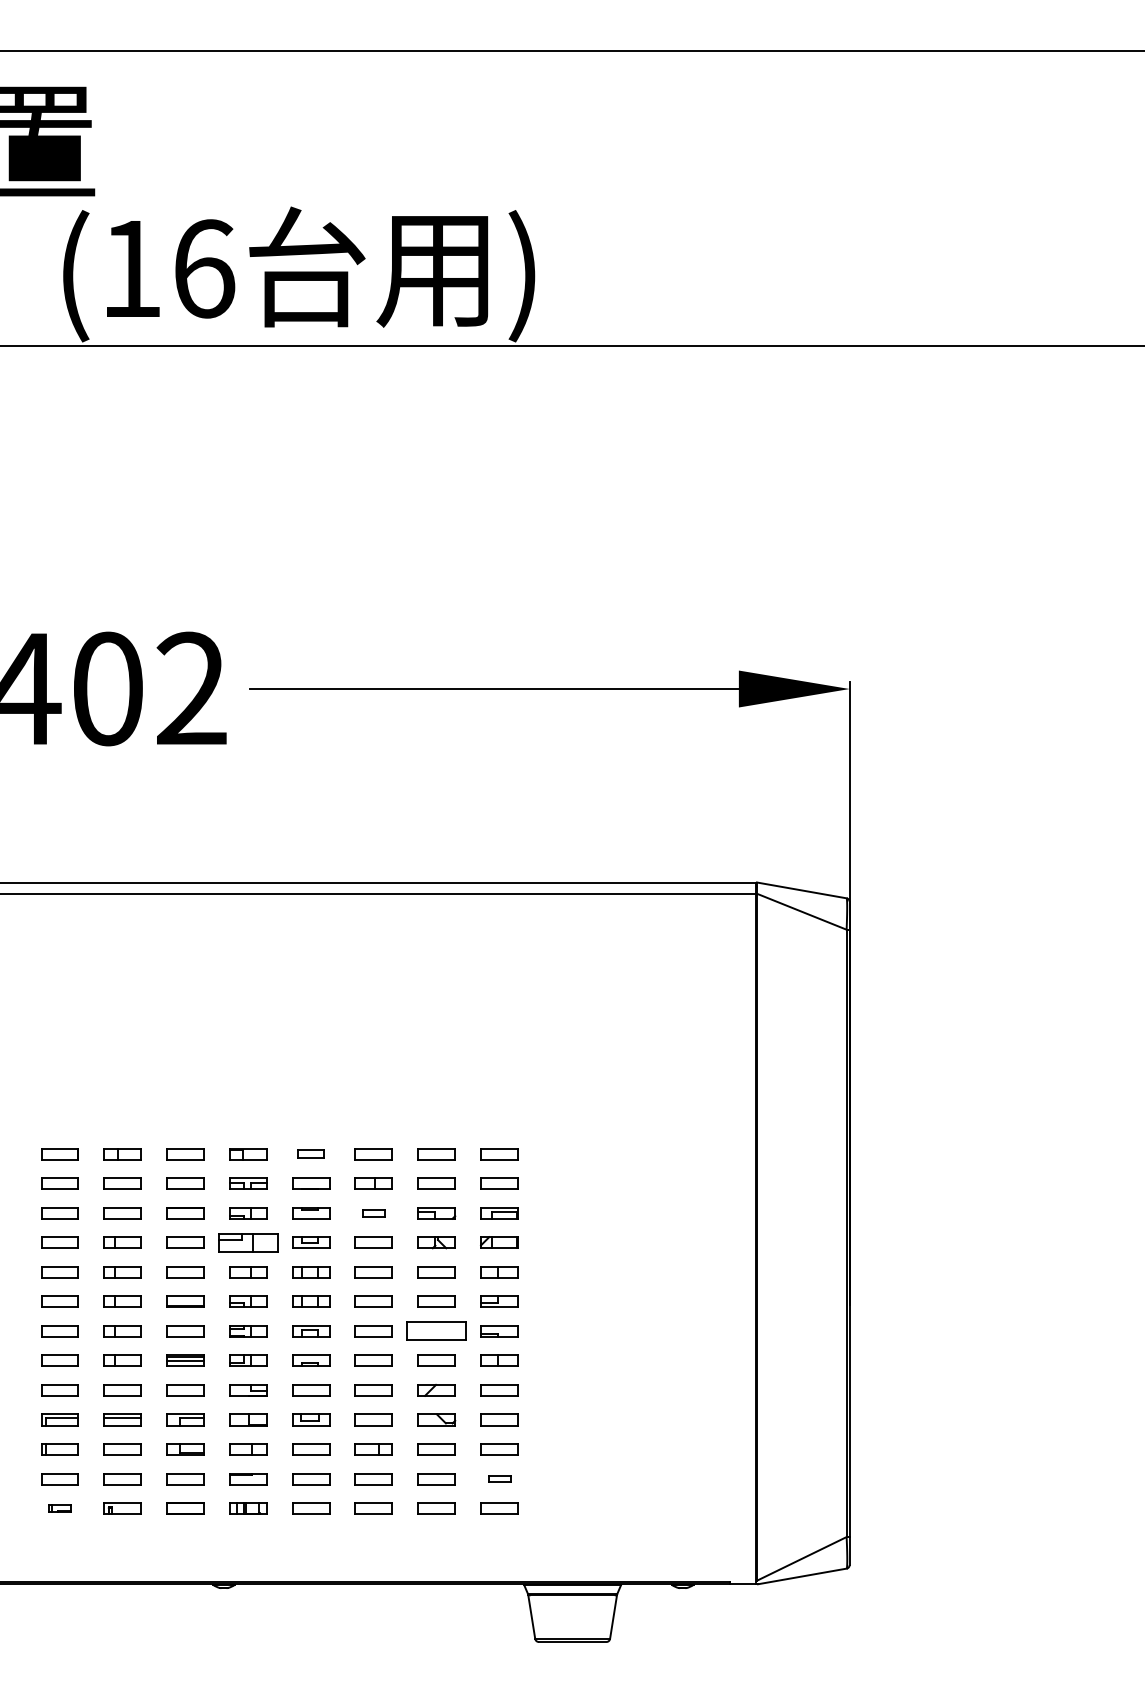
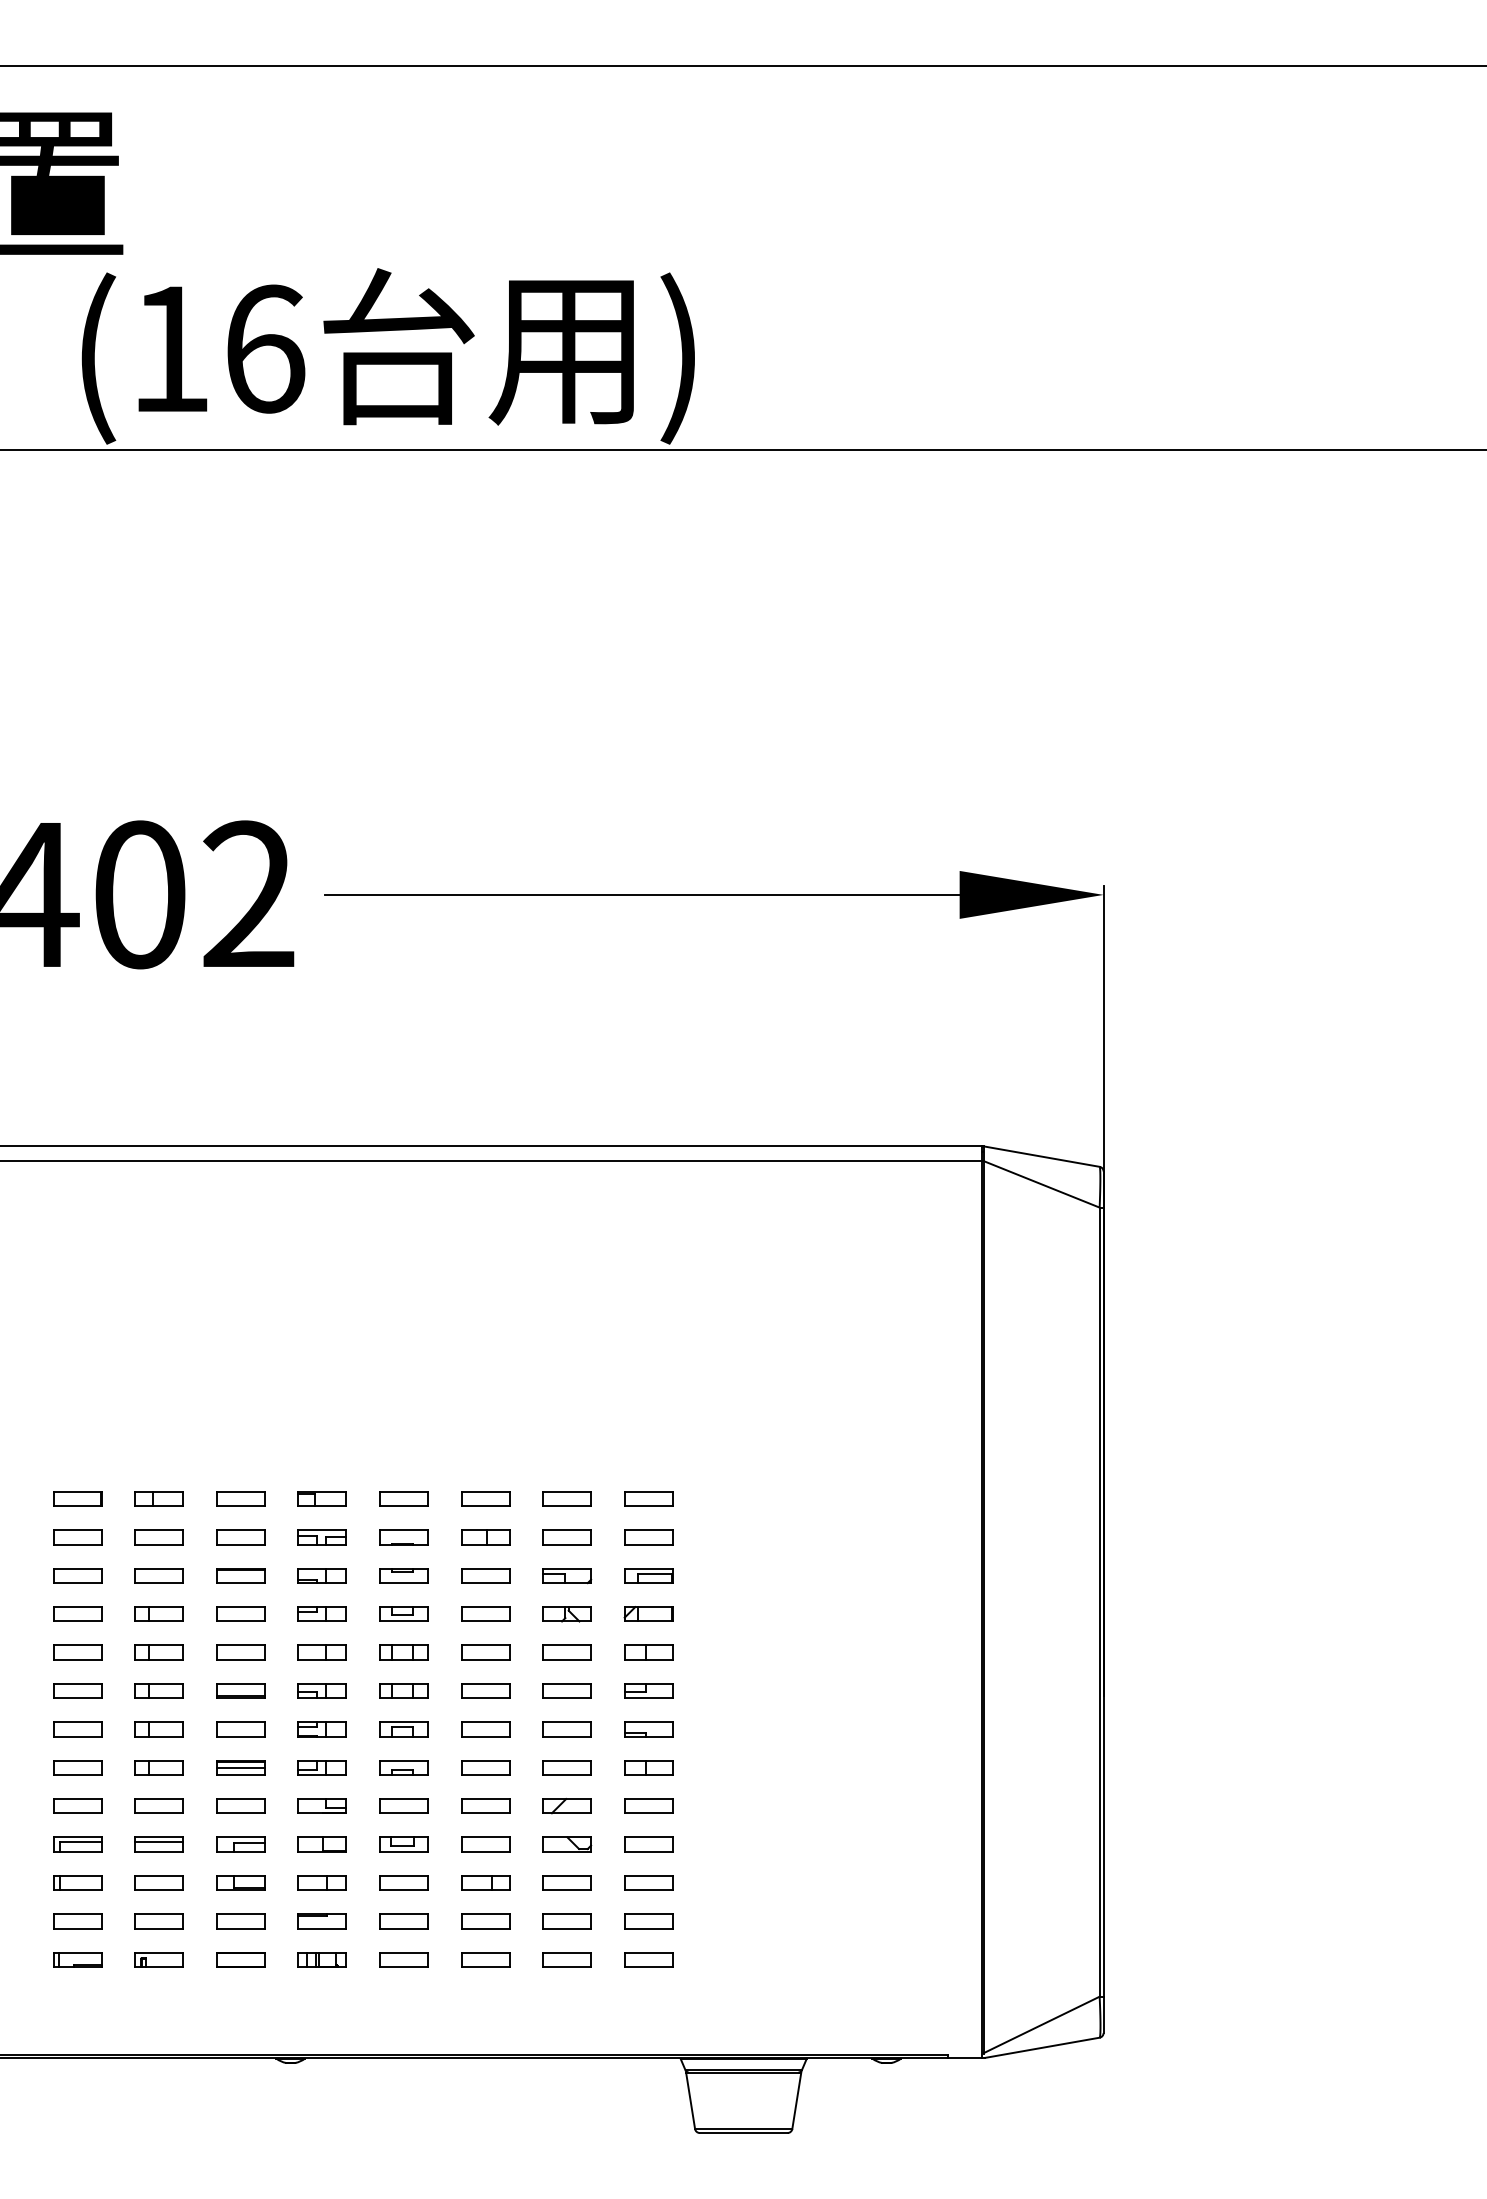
part: (310, 1153) -> (403, 1498), size x1.43
part: (373, 1212) -> (485, 1575), size x1.67
part: (247, 1242) -> (321, 1613), size x0.62
part: (436, 1331) -> (566, 1729), size x0.62
part: (499, 1479) -> (648, 1921), size x1.67
part: (59, 1508) -> (77, 1959), size x1.67

